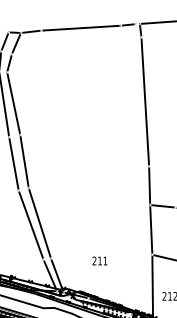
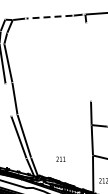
line: (81, 28) -> (49, 17), solid -> dashed
line: (145, 102) -> (88, 62), removed
line: (13, 163) -> (8, 99), removed

